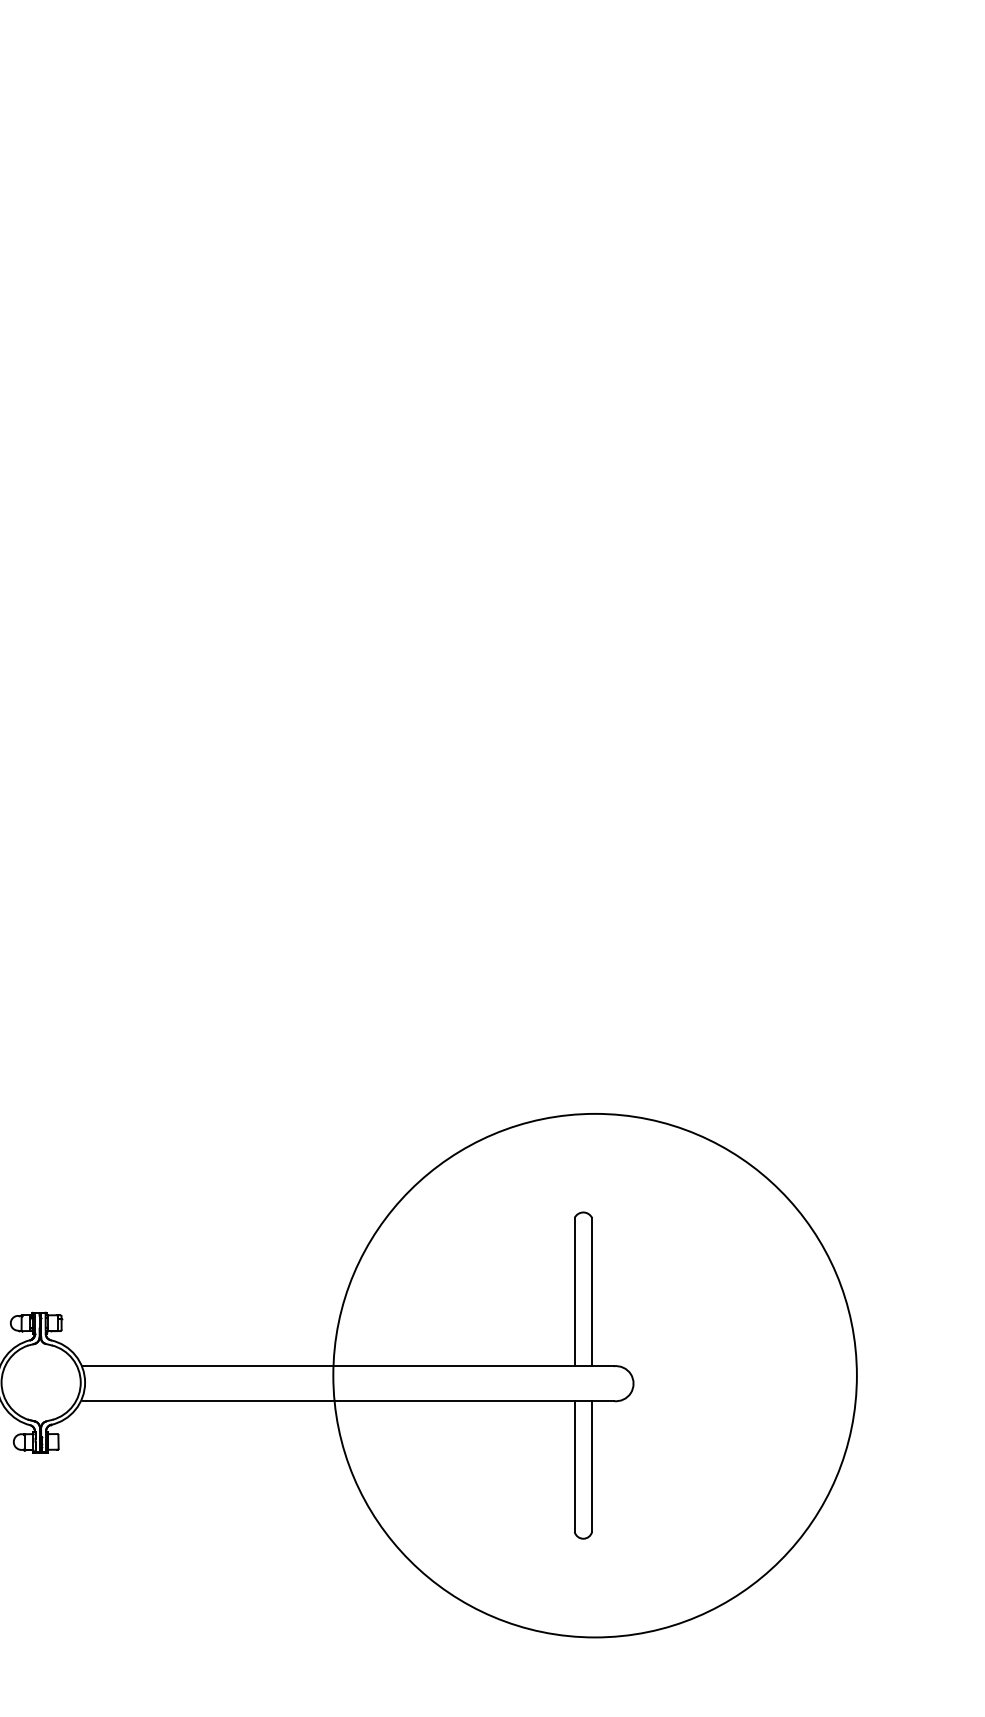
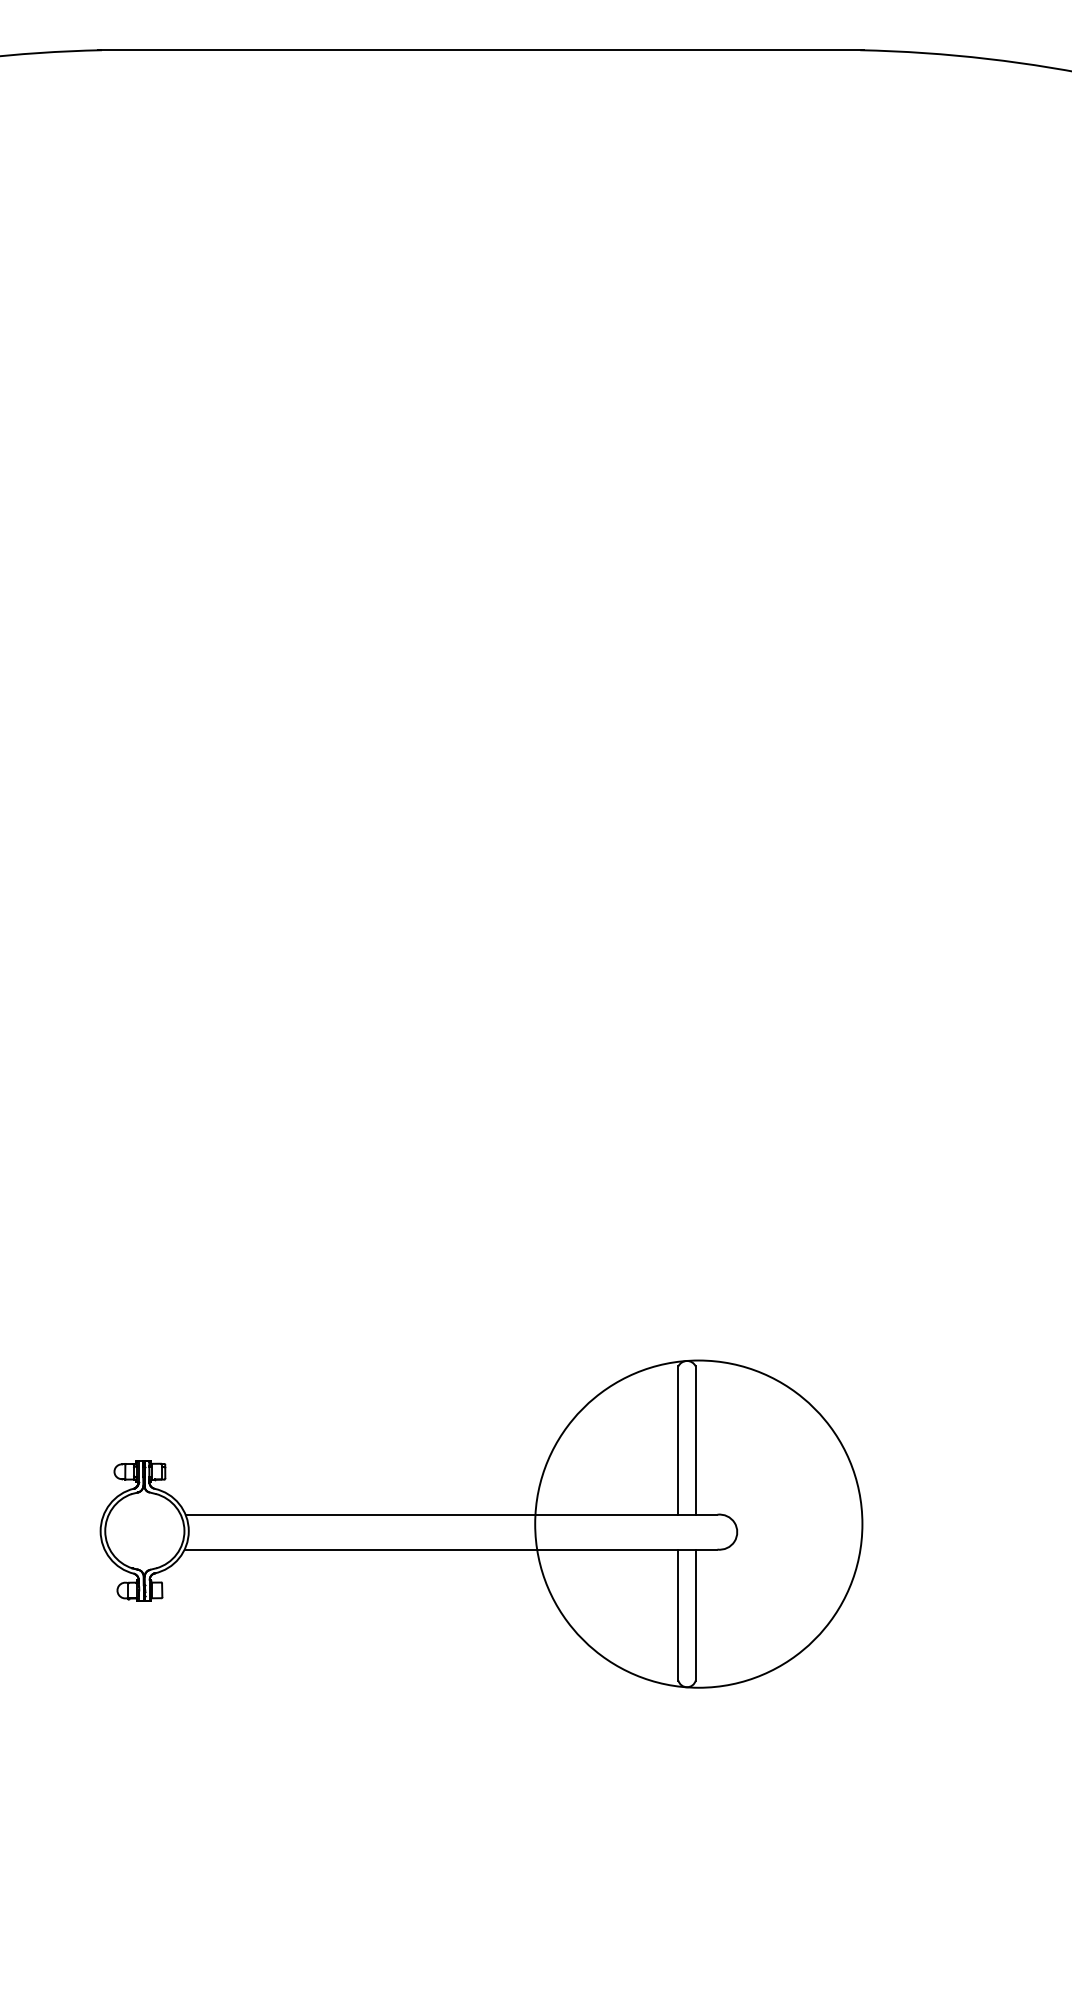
circle: (594, 1375) -> (698, 1523), size x0.62

